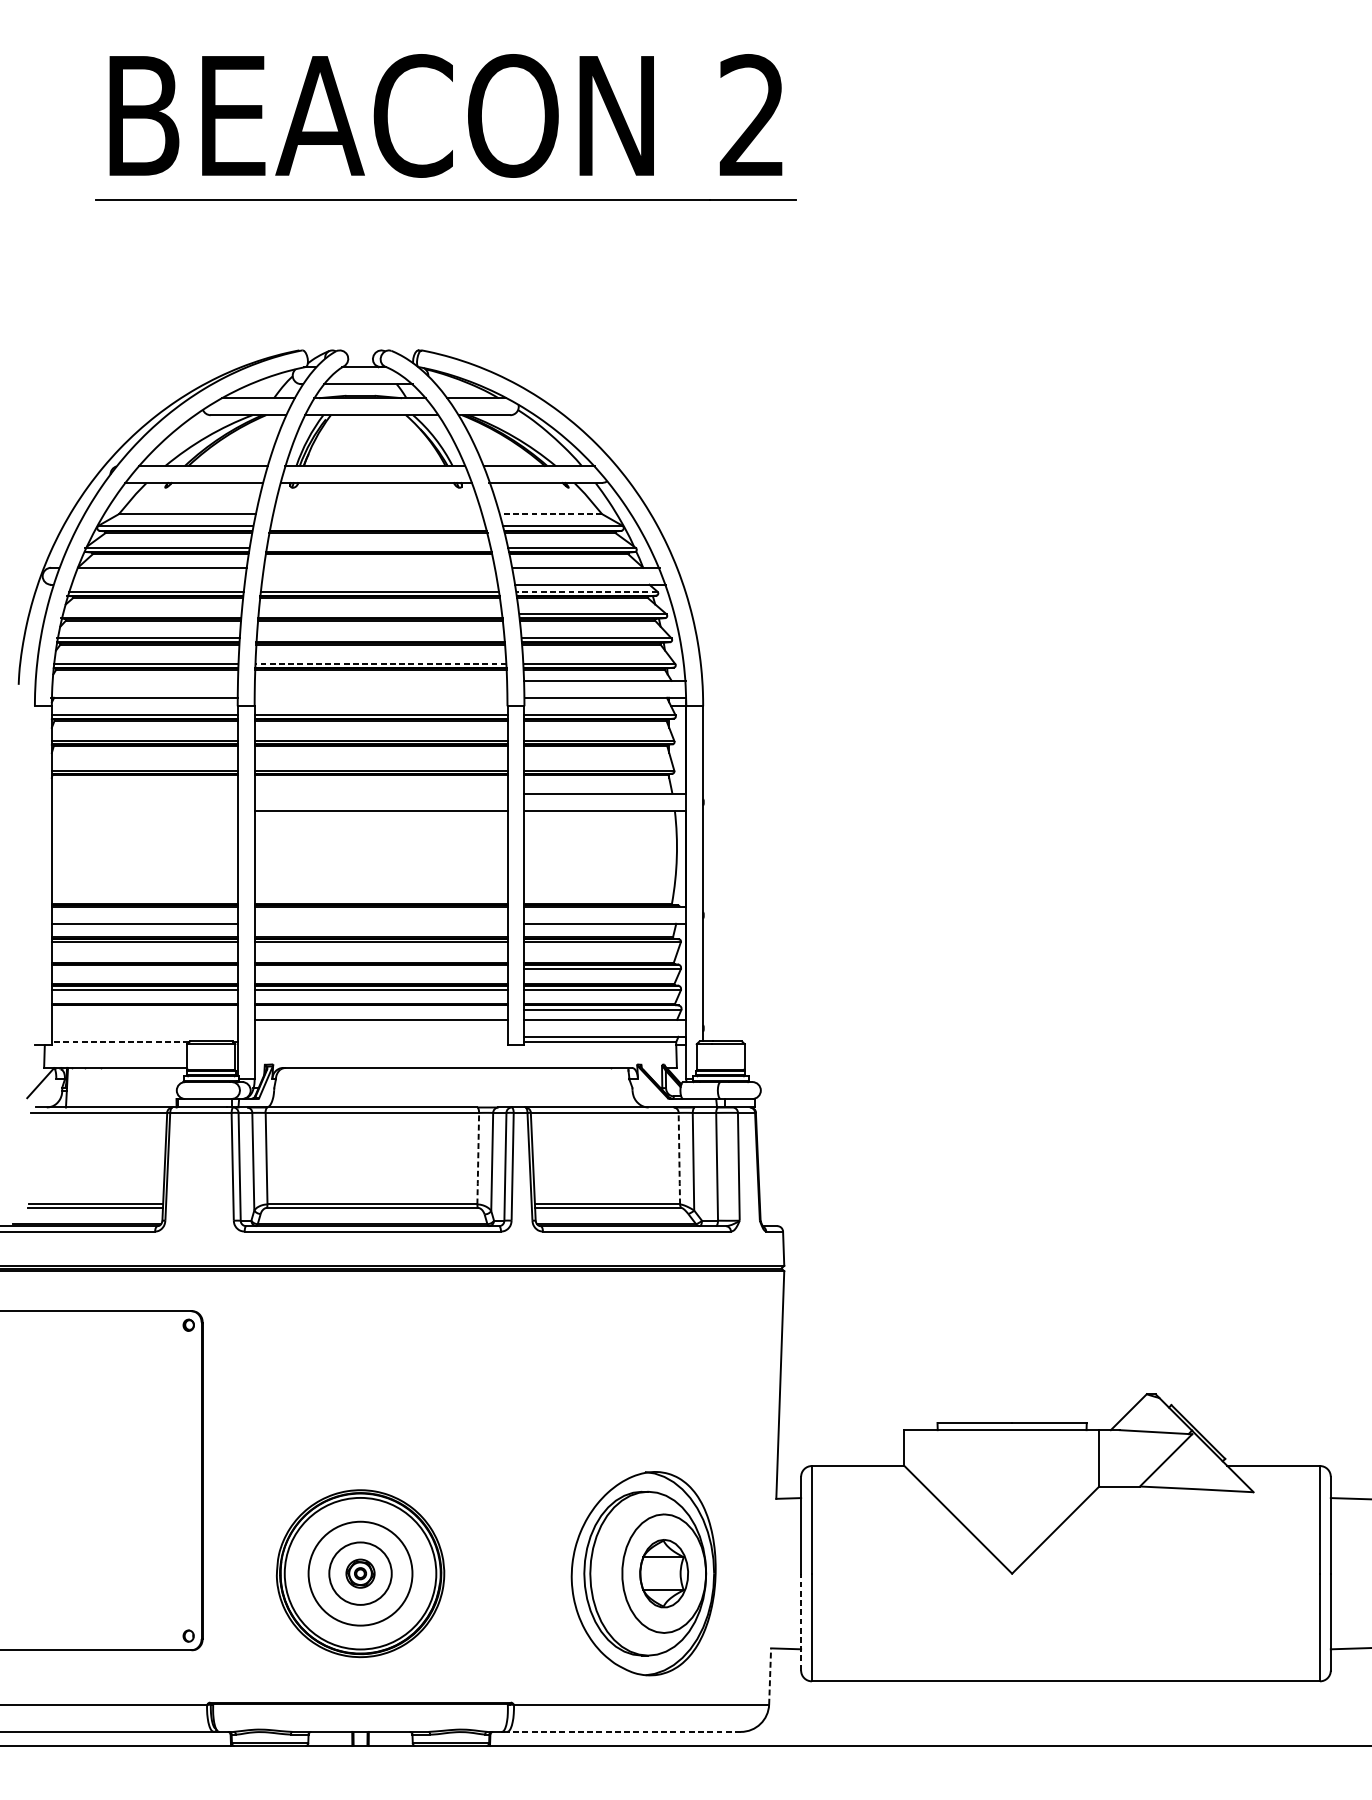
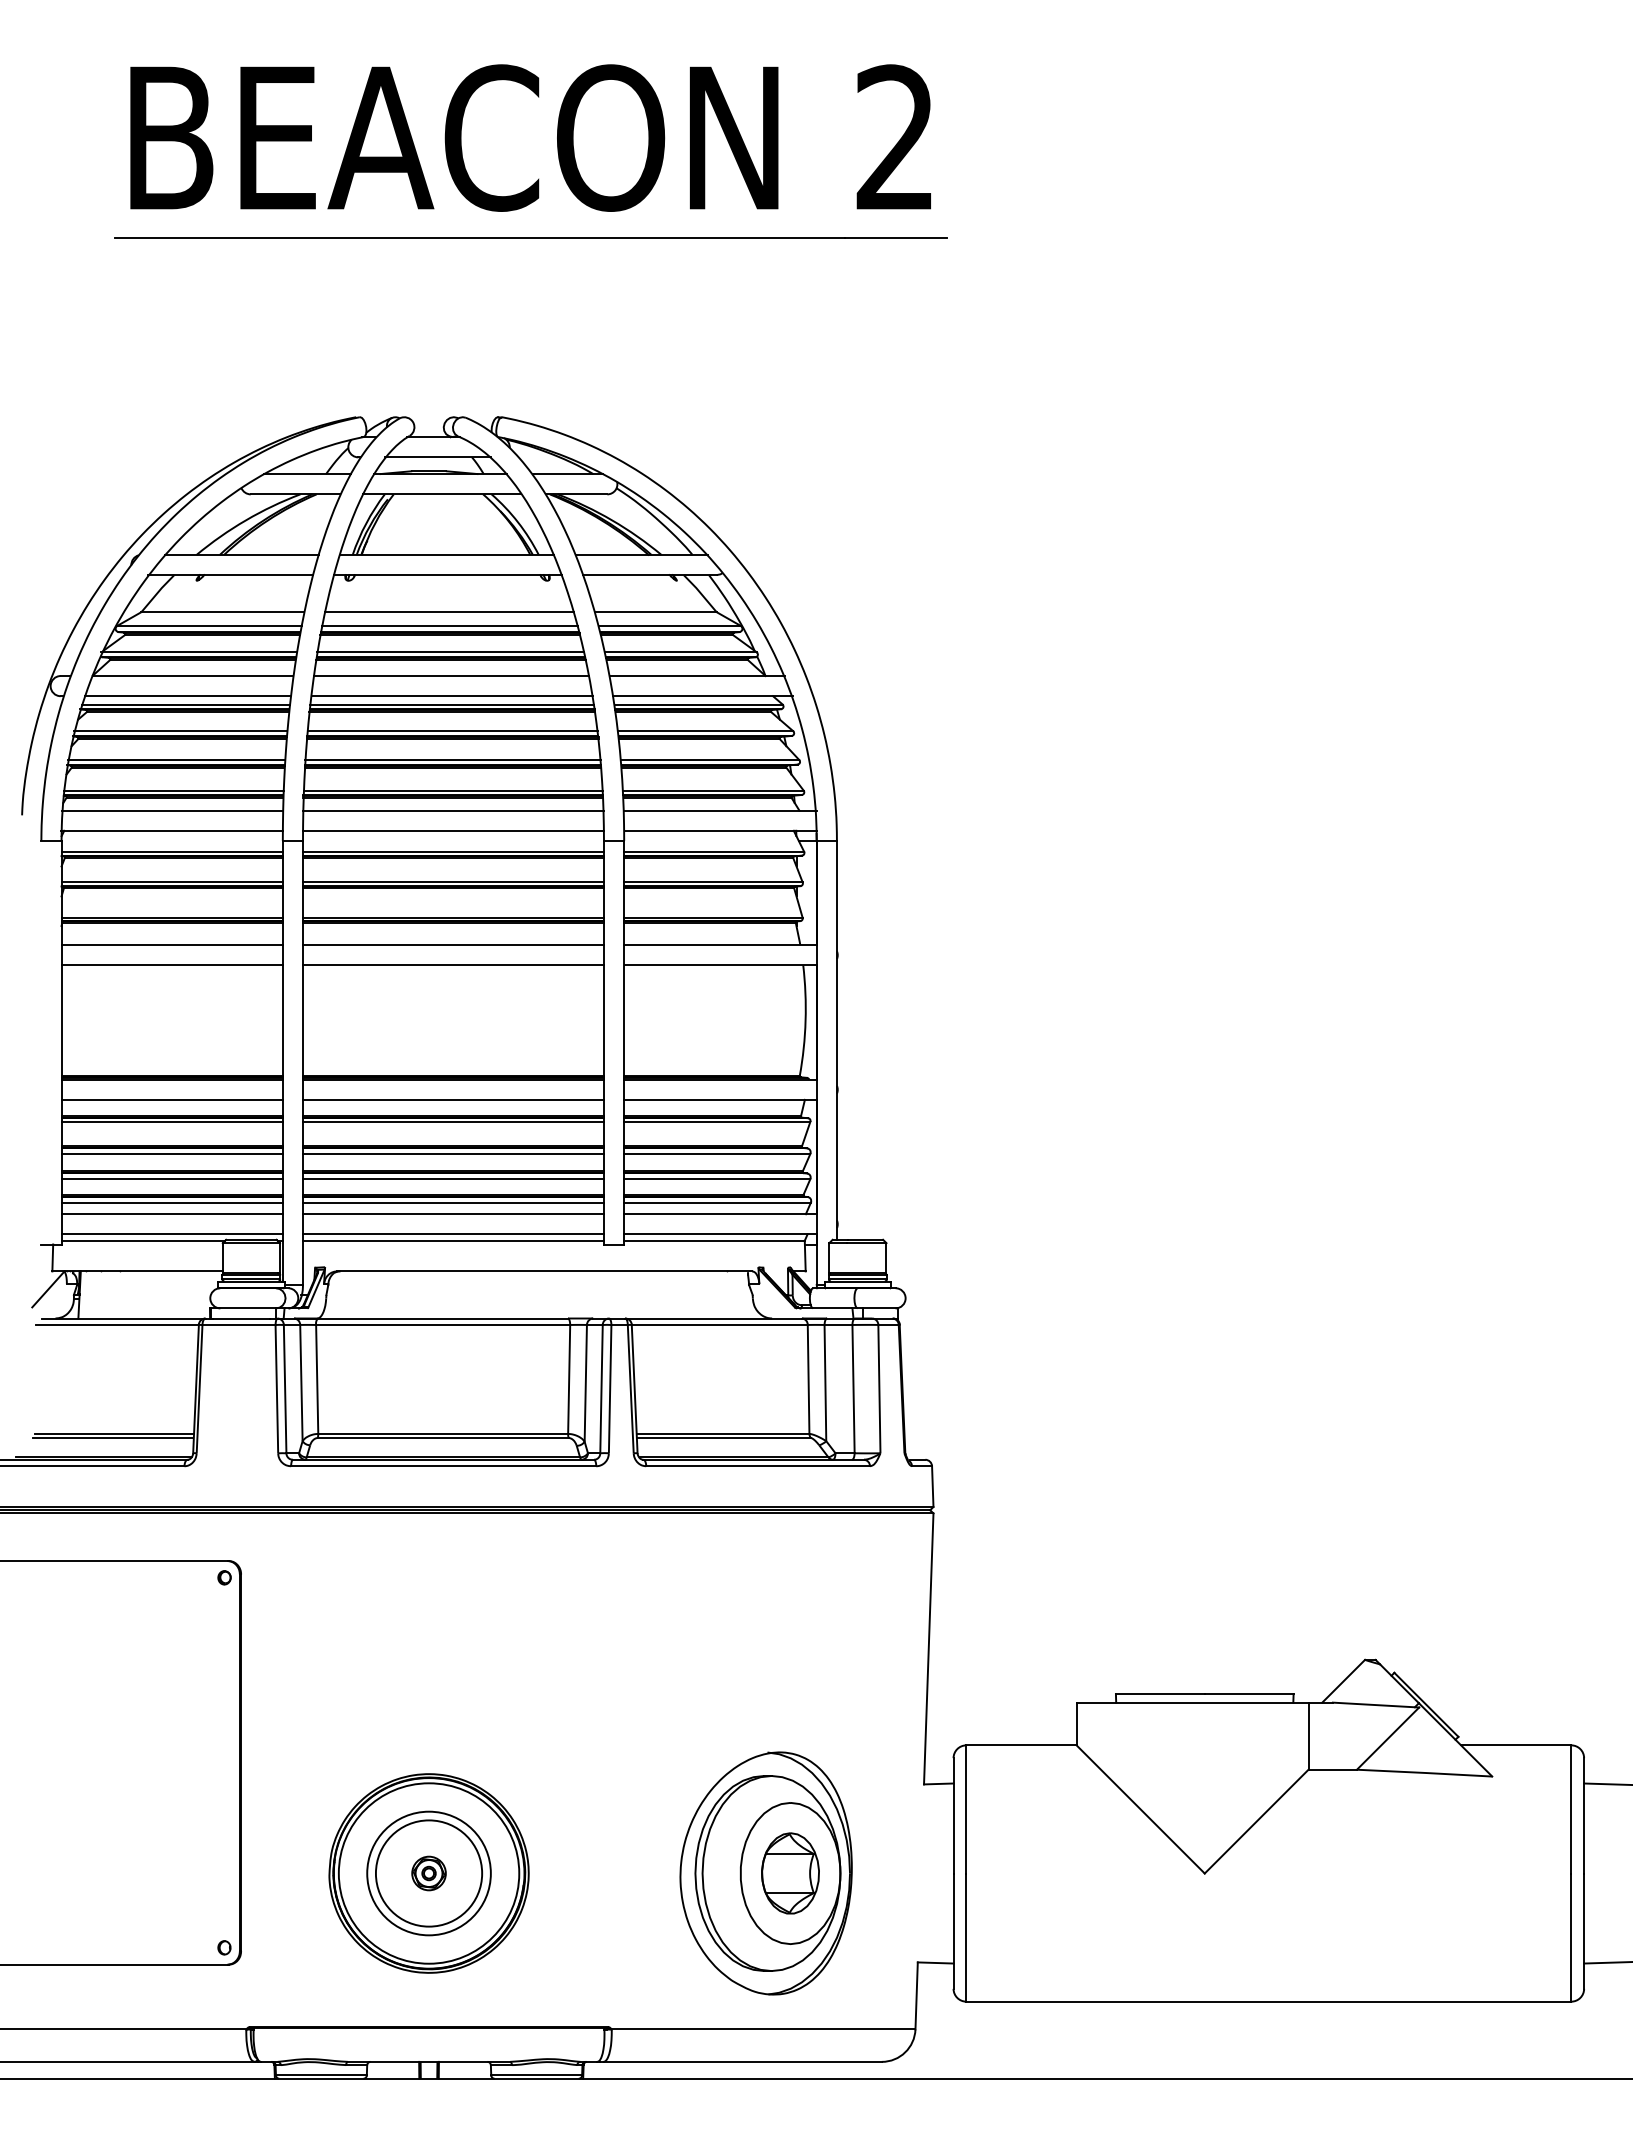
line: (377, 514) -> (449, 612), added
line: (550, 514) -> (655, 612), dashed -> solid
line: (377, 525) -> (449, 625), added
line: (378, 548) -> (450, 652), added
line: (378, 568) -> (450, 676), added
line: (157, 585) -> (187, 696), added
line: (379, 585) -> (451, 696), added
line: (586, 591) -> (698, 704), dashed -> solid
line: (151, 614) -> (180, 731), added
line: (380, 614) -> (452, 731), added
line: (380, 638) -> (452, 760), added
line: (381, 663) -> (453, 790), dashed -> solid
line: (145, 680) -> (172, 810), added
line: (381, 680) -> (453, 810), added
line: (381, 697) -> (453, 830), added
line: (145, 794) -> (172, 945), added
line: (381, 794) -> (453, 945), added
line: (145, 810) -> (172, 965), added
line: (381, 923) -> (453, 1099), added
line: (144, 968) -> (171, 1153), added
line: (381, 968) -> (453, 1153), added
line: (144, 1010) -> (171, 1202), added
line: (381, 1010) -> (453, 1202), added
line: (144, 1020) -> (171, 1214), added
line: (144, 1036) -> (171, 1234), added
line: (381, 1036) -> (453, 1234), added
line: (120, 1041) -> (143, 1240), dashed -> solid
line: (381, 1041) -> (453, 1240), added
line: (478, 1158) -> (569, 1379), dashed -> solid
line: (679, 1158) -> (808, 1379), dashed -> solid
circle: (360, 1573) -> (428, 1873), size x1.43
line: (801, 1622) -> (953, 1931), dashed -> solid
line: (770, 1676) -> (916, 1995), dashed -> solid
line: (623, 1731) -> (742, 2061), dashed -> solid

